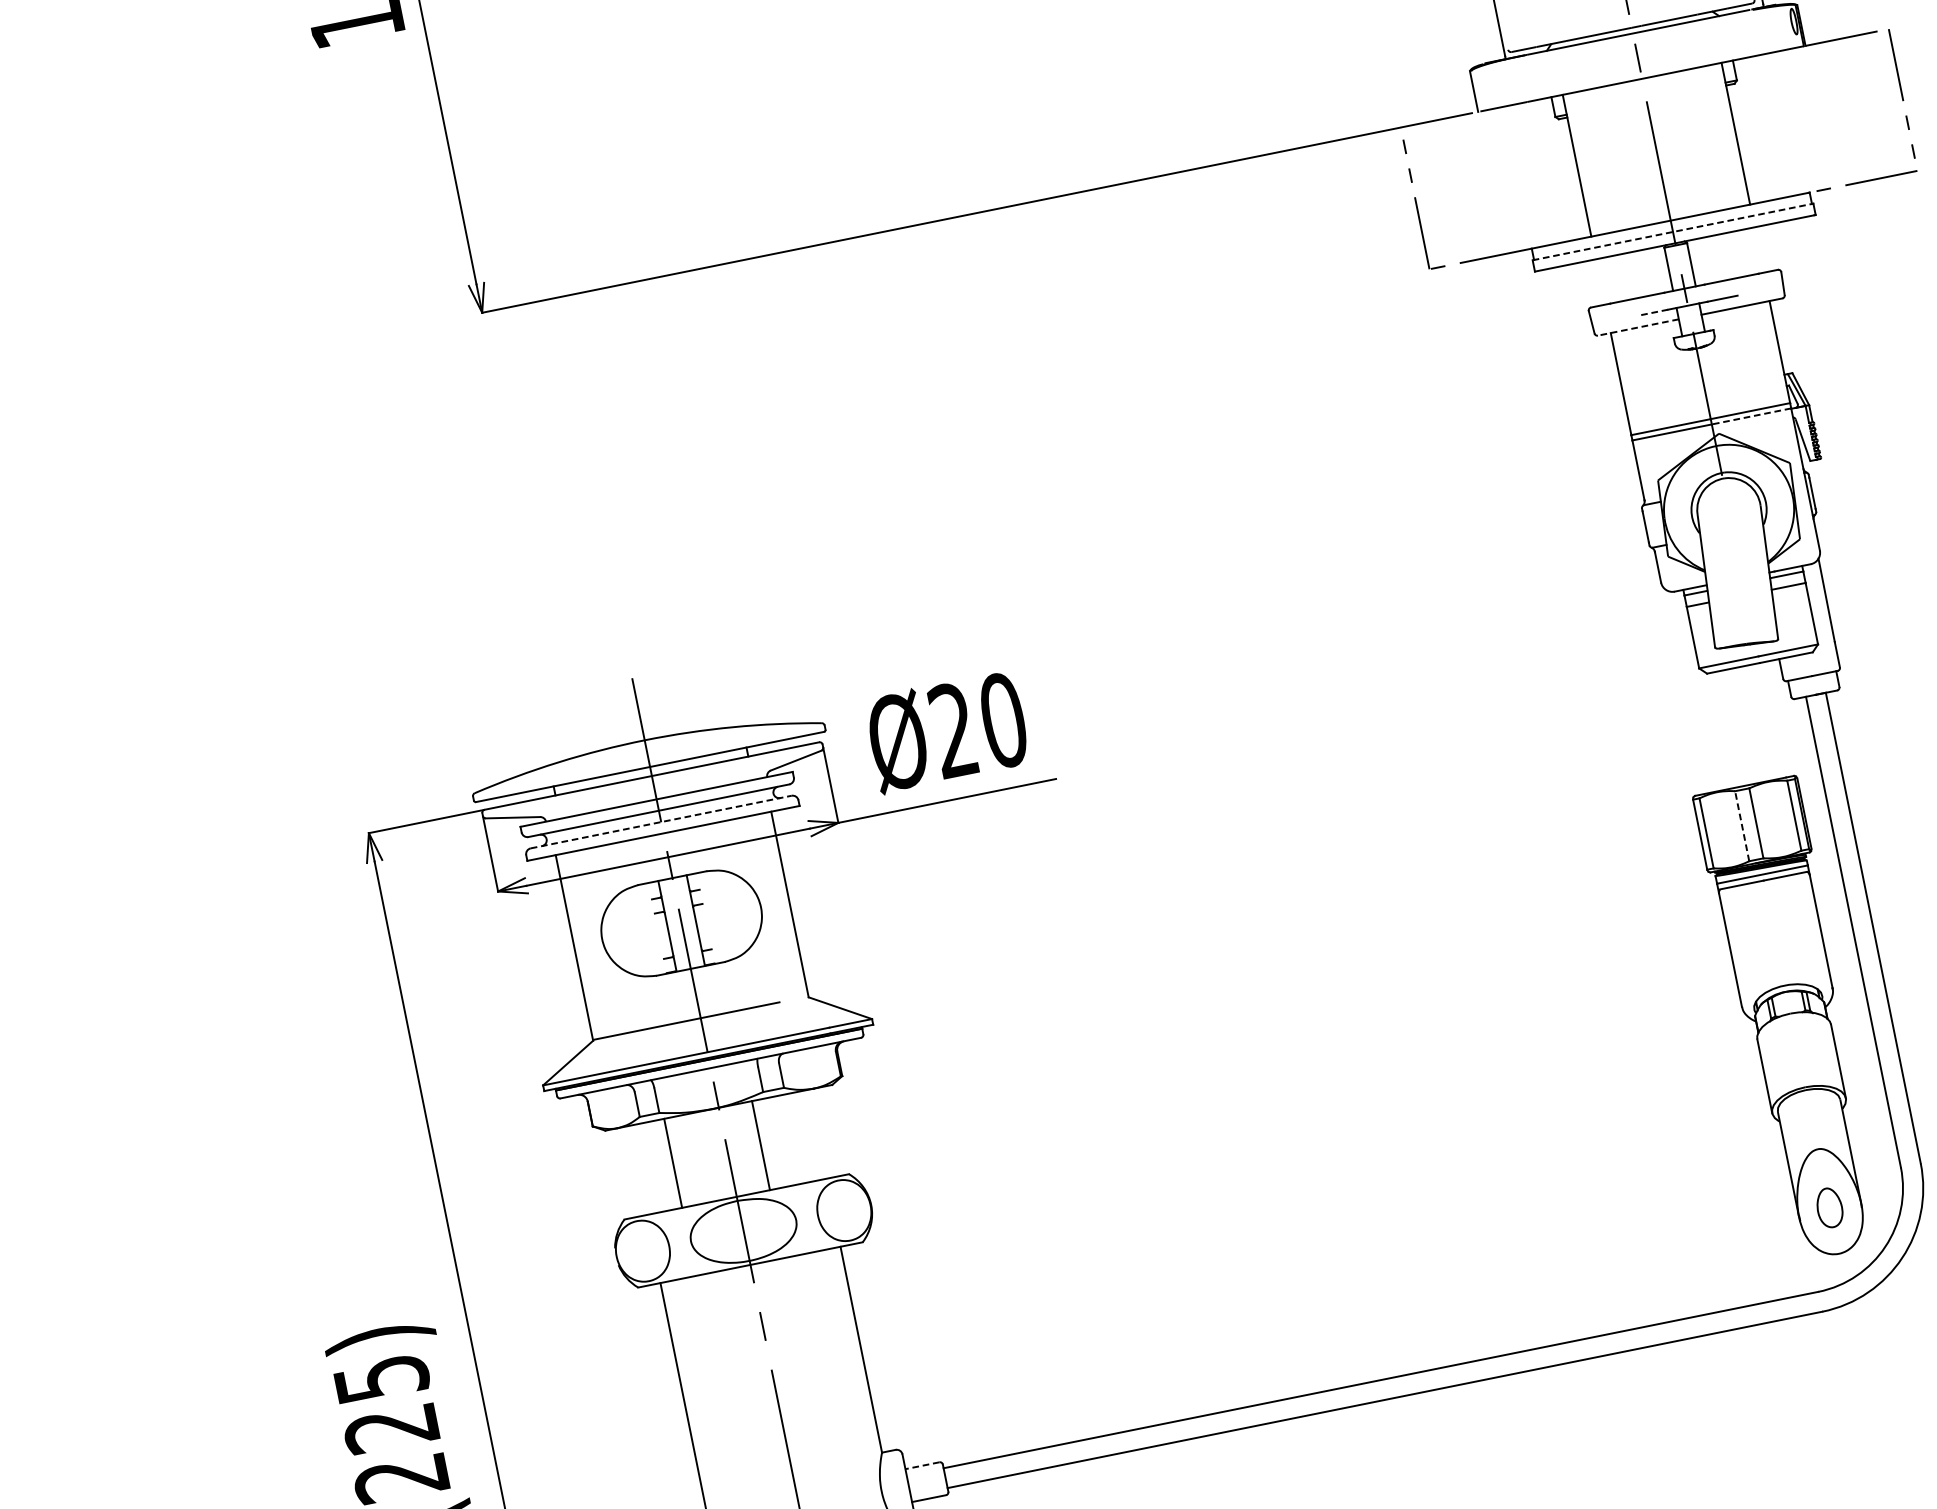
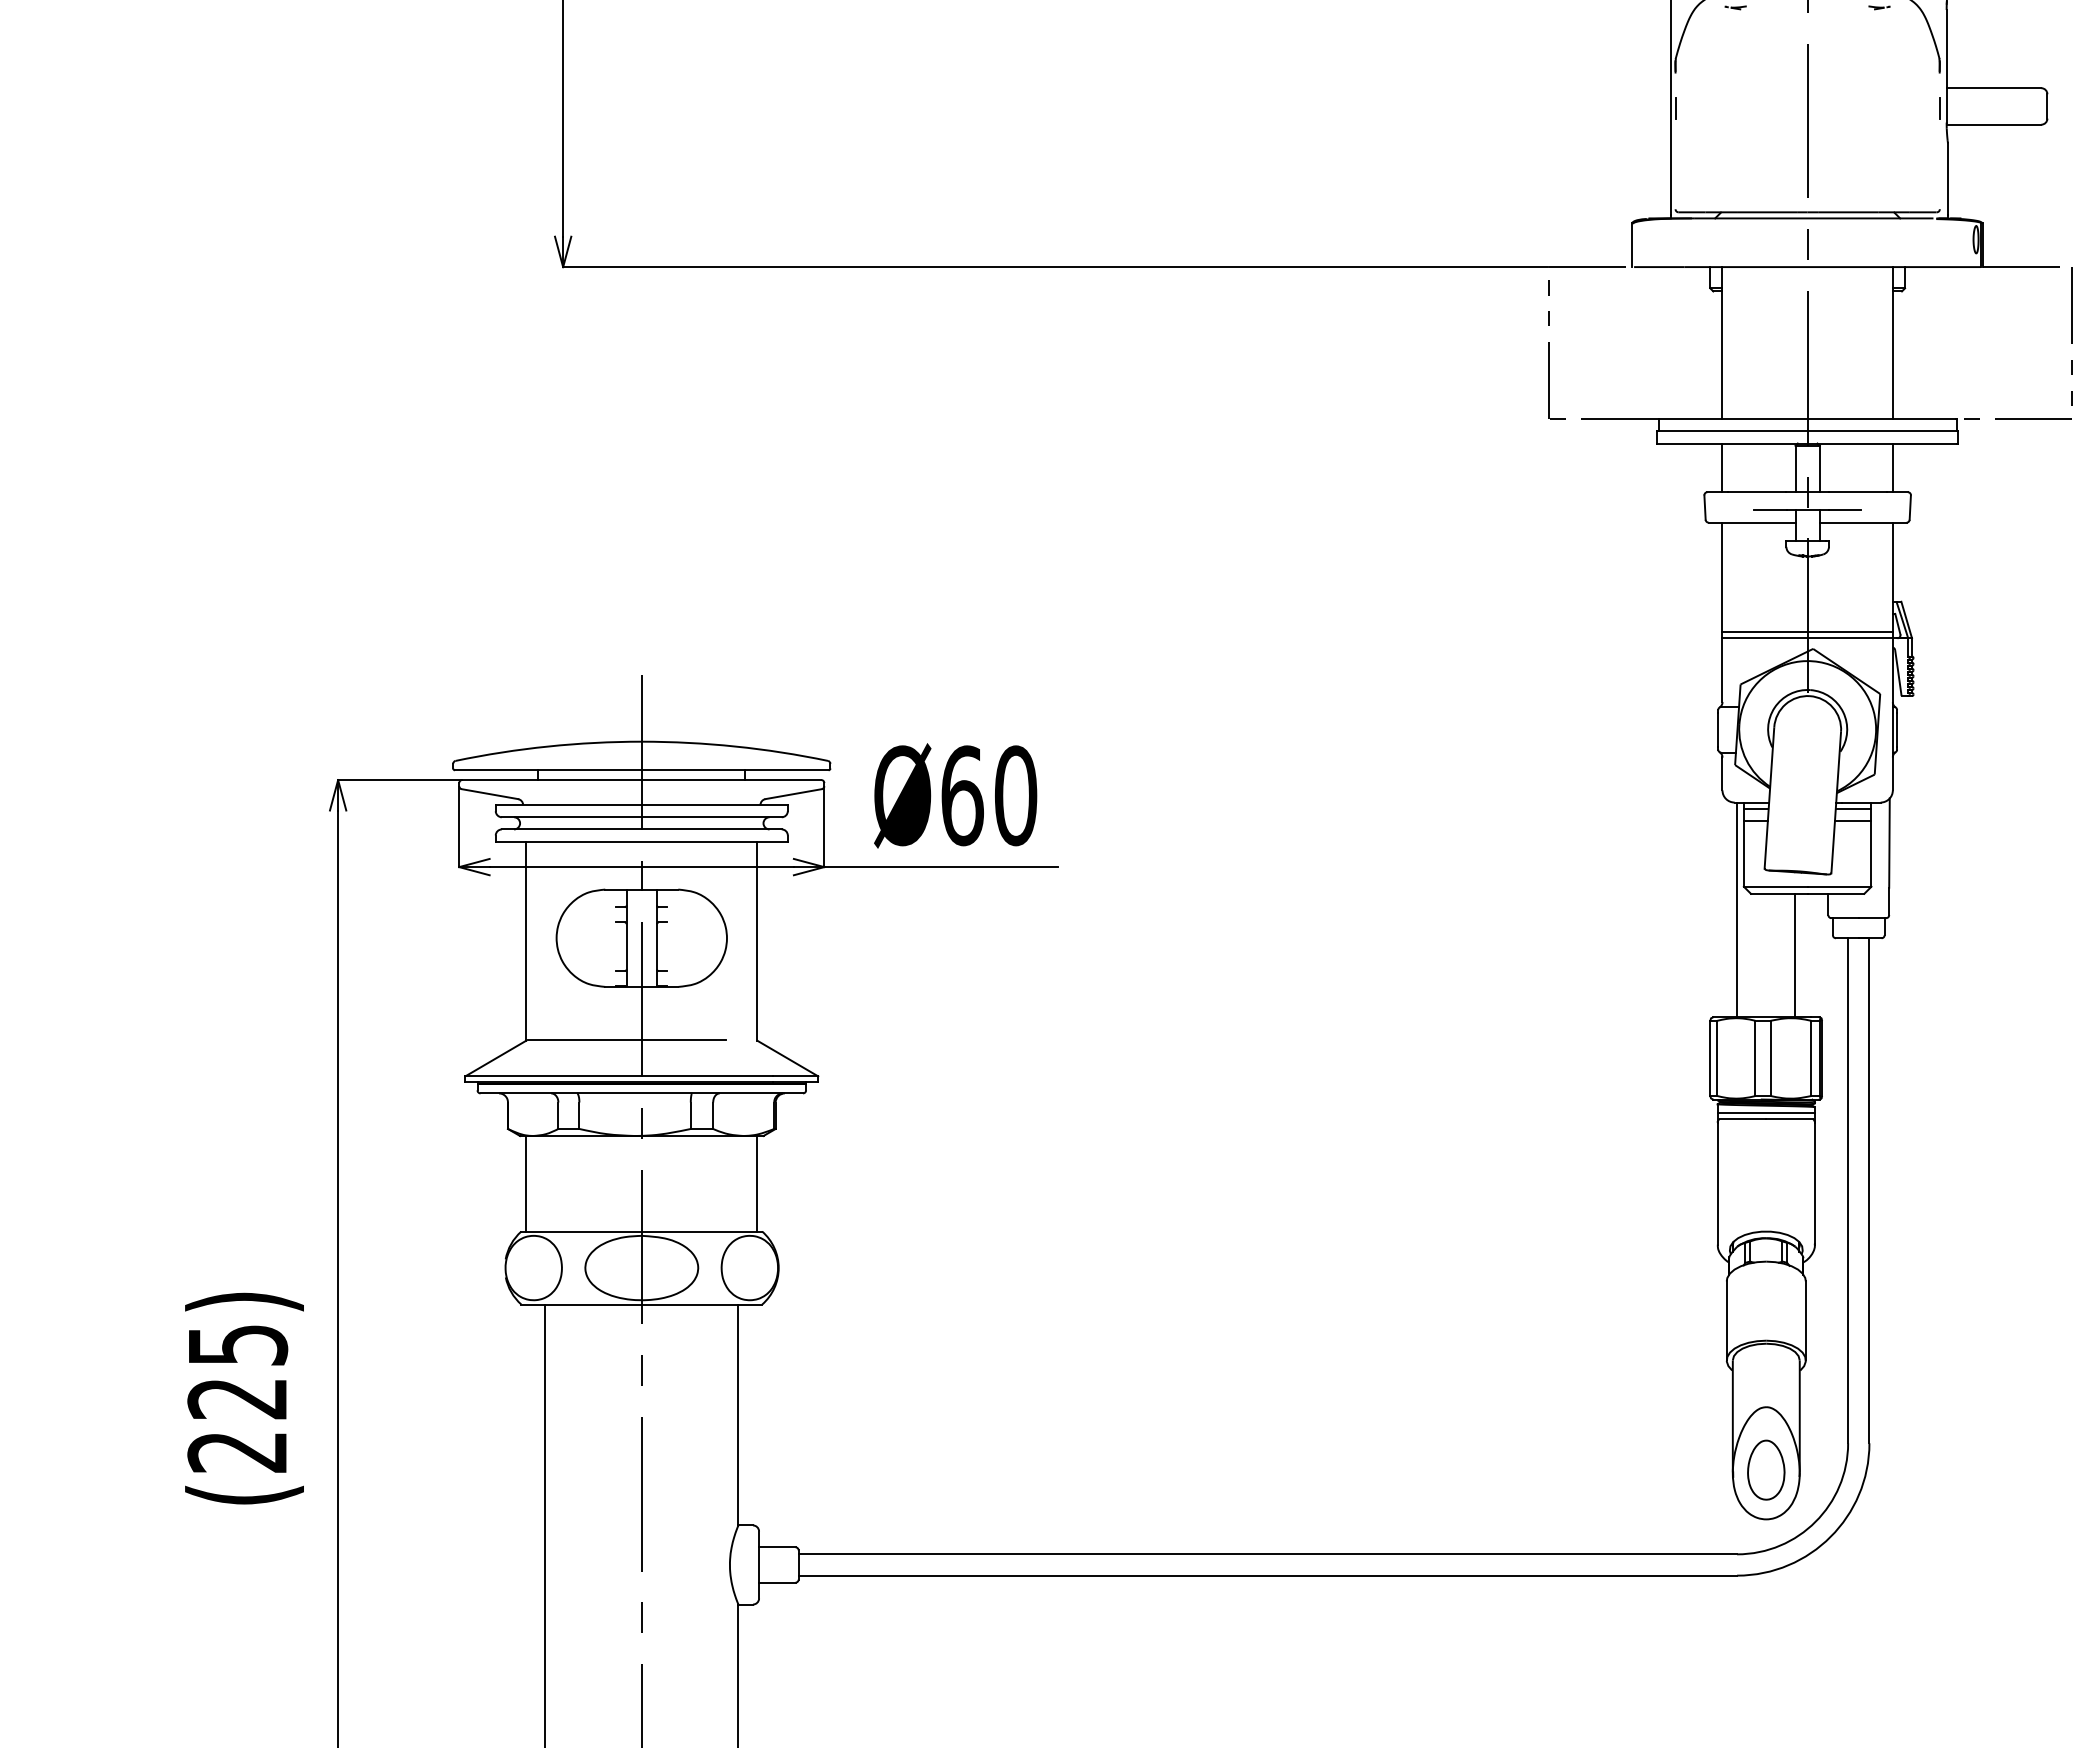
line: (1671, 232) -> (1806, 431), dashed -> solid
line: (1758, 249) -> (1892, 467), added
line: (1600, 281) -> (1722, 467), added
line: (1652, 312) -> (1769, 510), dashed -> solid
line: (1637, 327) -> (1751, 522), dashed -> solid
line: (1751, 416) -> (1850, 637), dashed -> solid
line: (1697, 690) -> (1737, 909), added
line: (1760, 722) -> (1795, 955), added
text: (953, 730) -> (962, 795), Ø20 -> Ø60
line: (660, 822) -> (641, 829), dashed -> solid
line: (1742, 826) -> (1755, 1058), dashed -> solid
line: (761, 1145) -> (757, 1183), moved
line: (673, 1163) -> (526, 1183), moved
part: (1829, 1207) -> (1766, 1469), size x1.43
line: (921, 1466) -> (776, 1547), dashed -> solid

